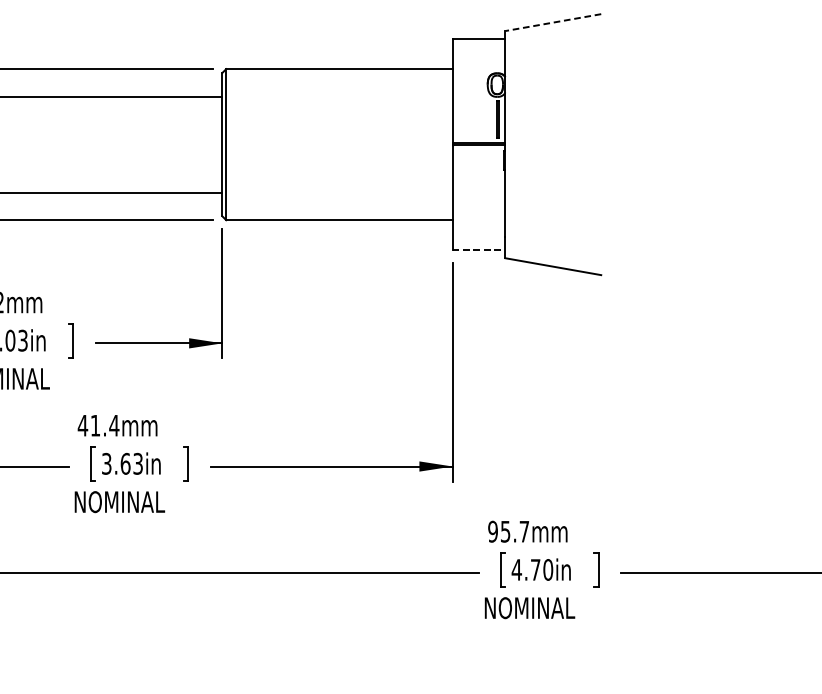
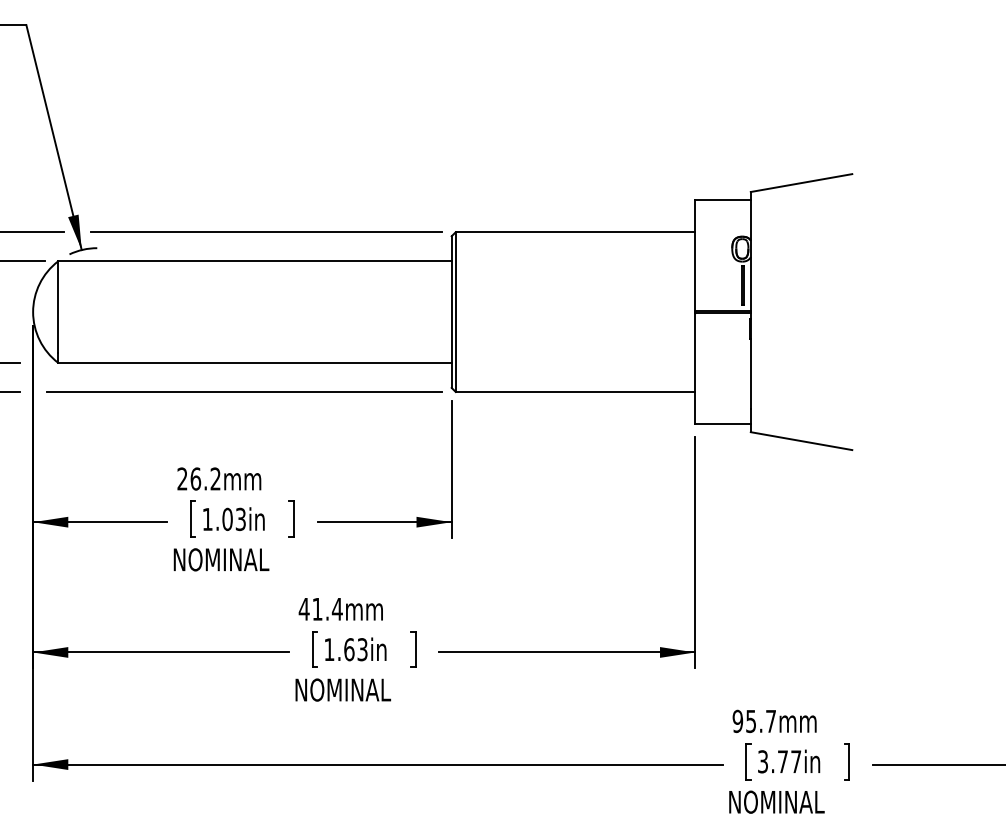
line: (553, 23) -> (801, 183), dashed -> solid
line: (478, 249) -> (722, 423), dashed -> solid
text: (106, 463) -> (329, 649), 3.63in -> 1.63in
text: (532, 569) -> (779, 761), 4.70in -> 3.77in

